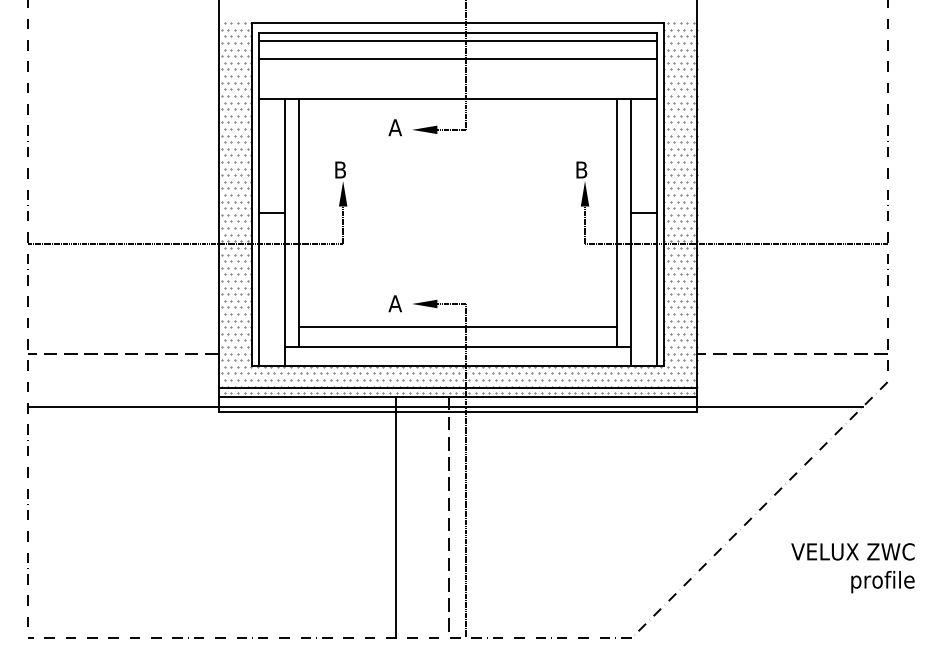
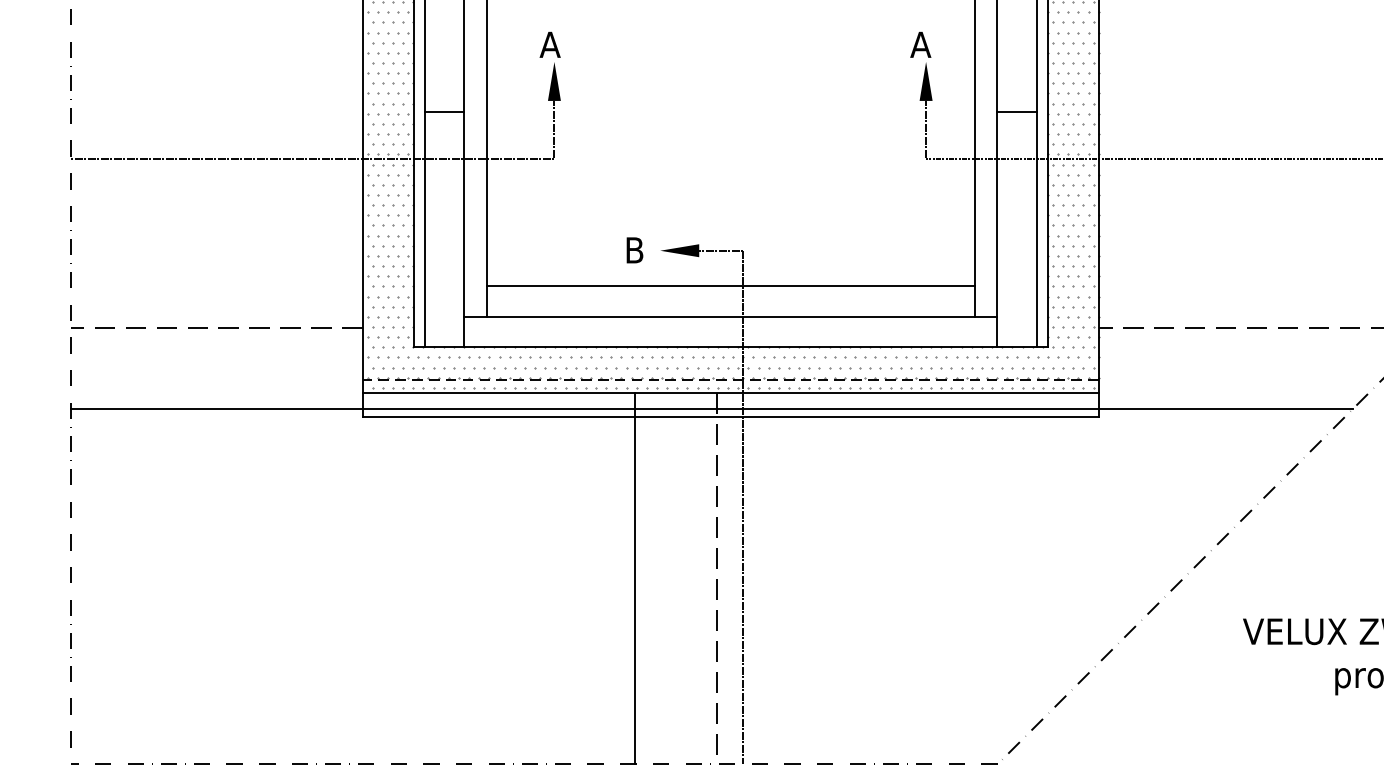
text: (340, 169) -> (550, 44), B -> A
text: (581, 169) -> (920, 44), B -> A
text: (394, 303) -> (633, 249), A -> B
line: (457, 387) -> (730, 379), solid -> dashed

